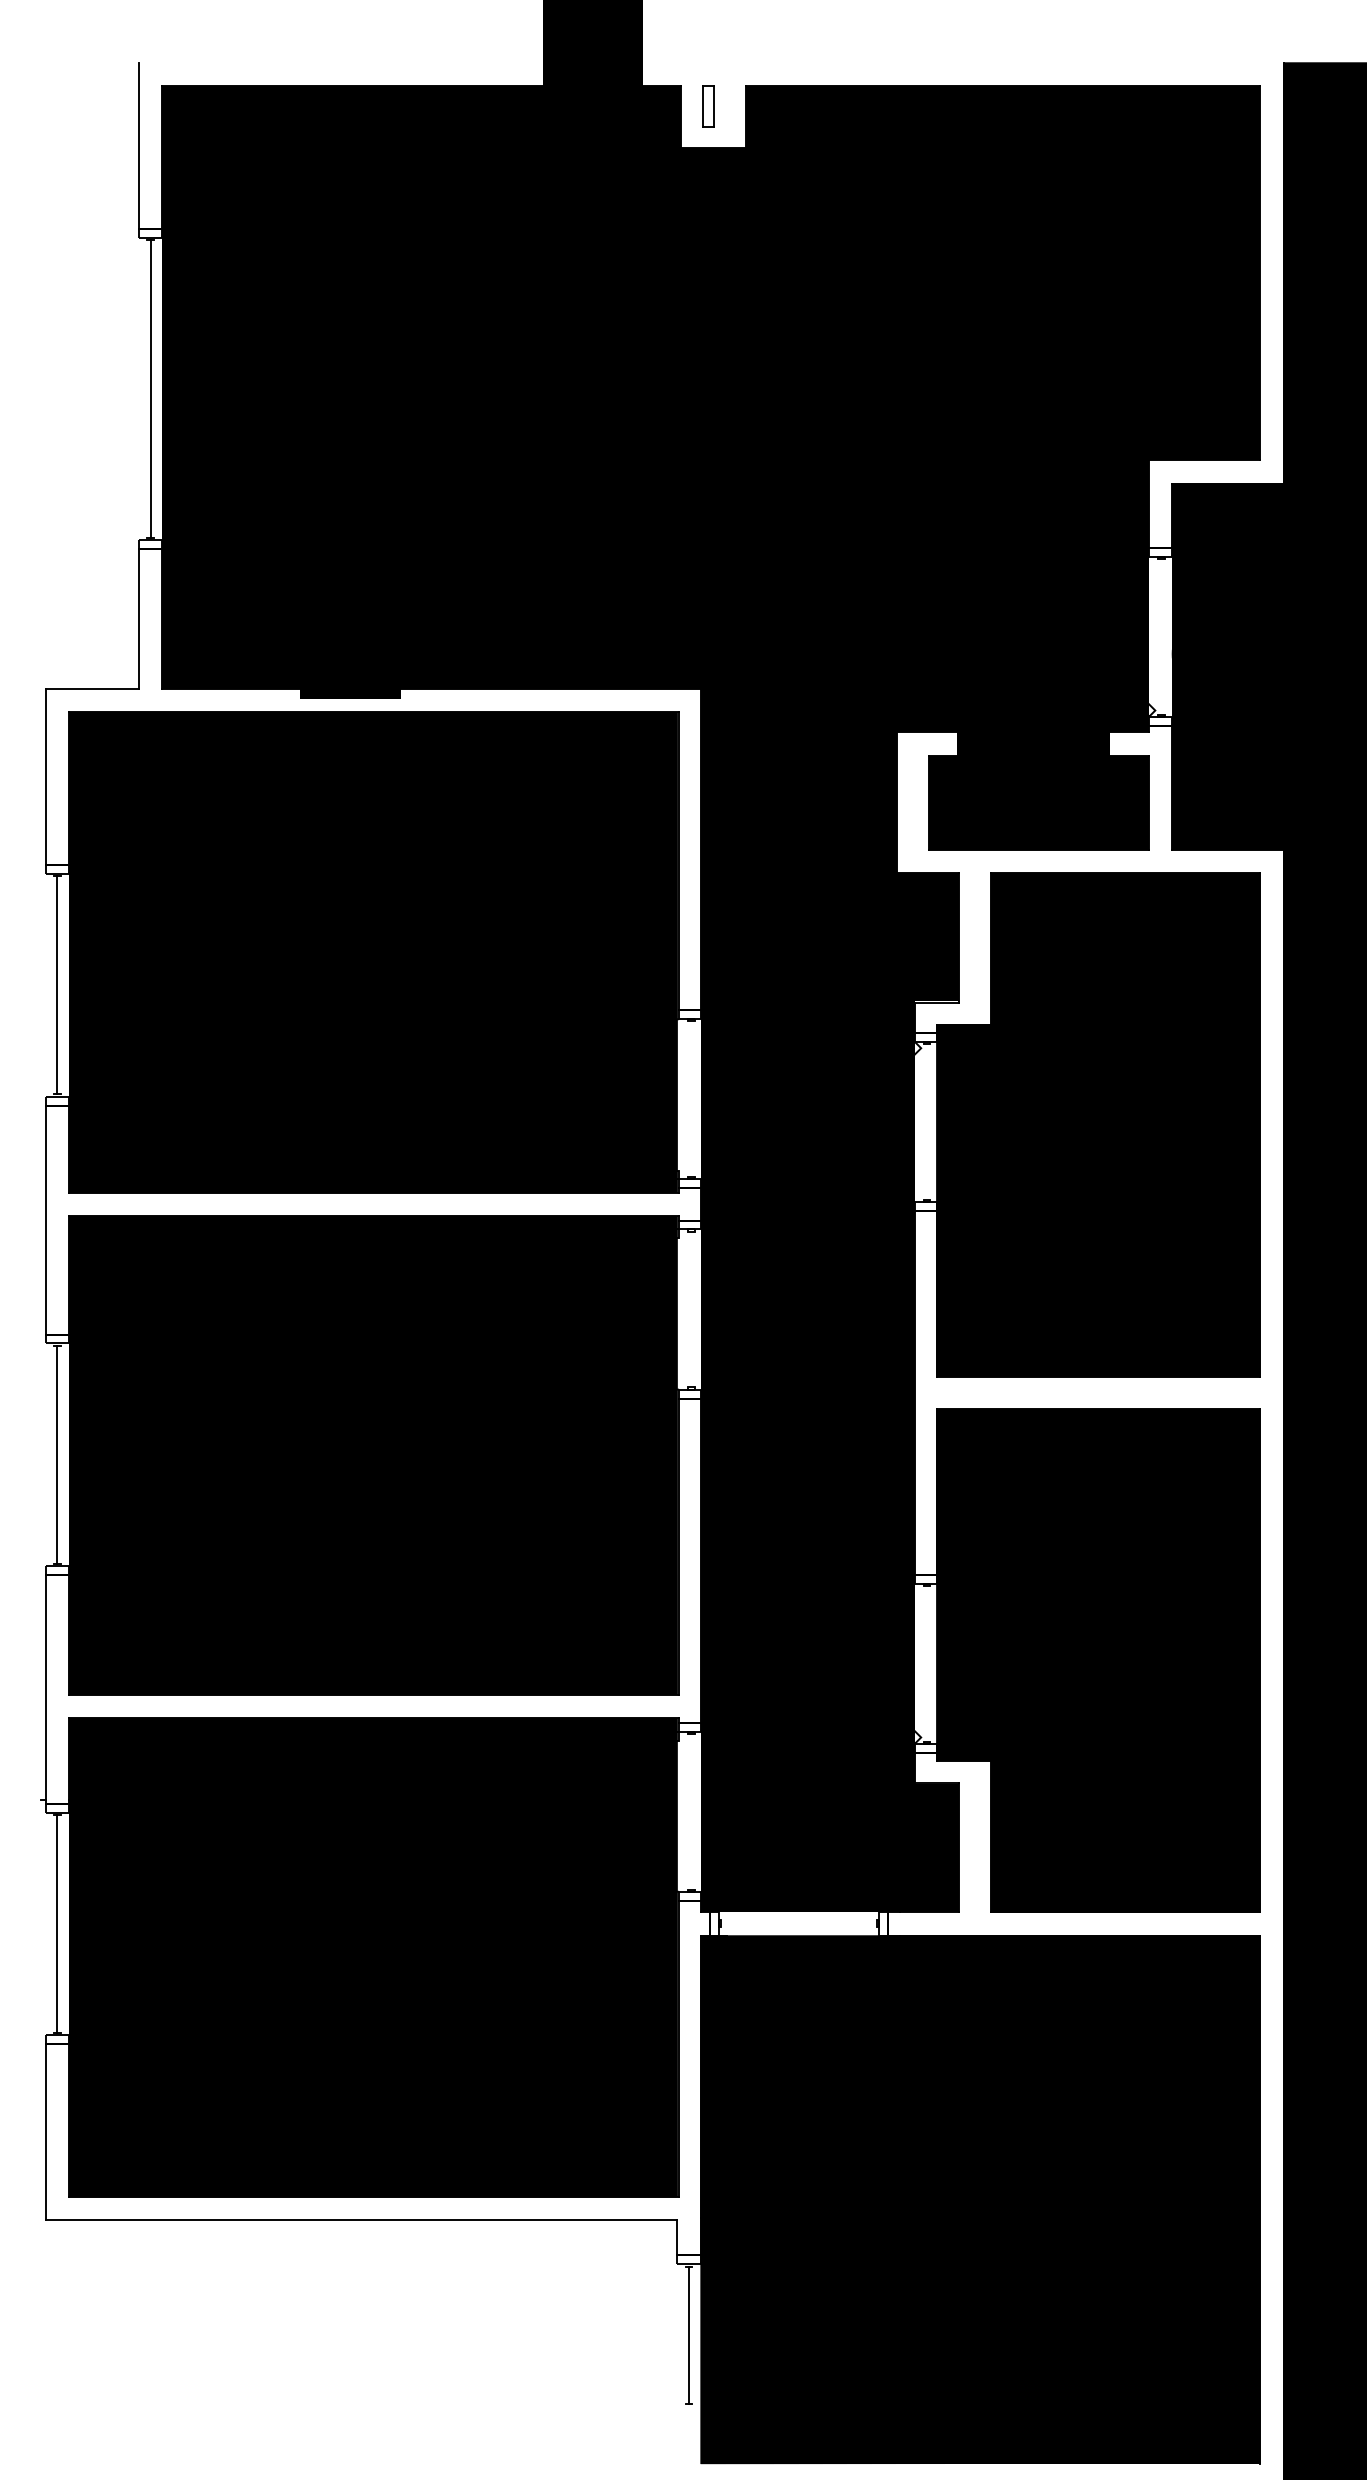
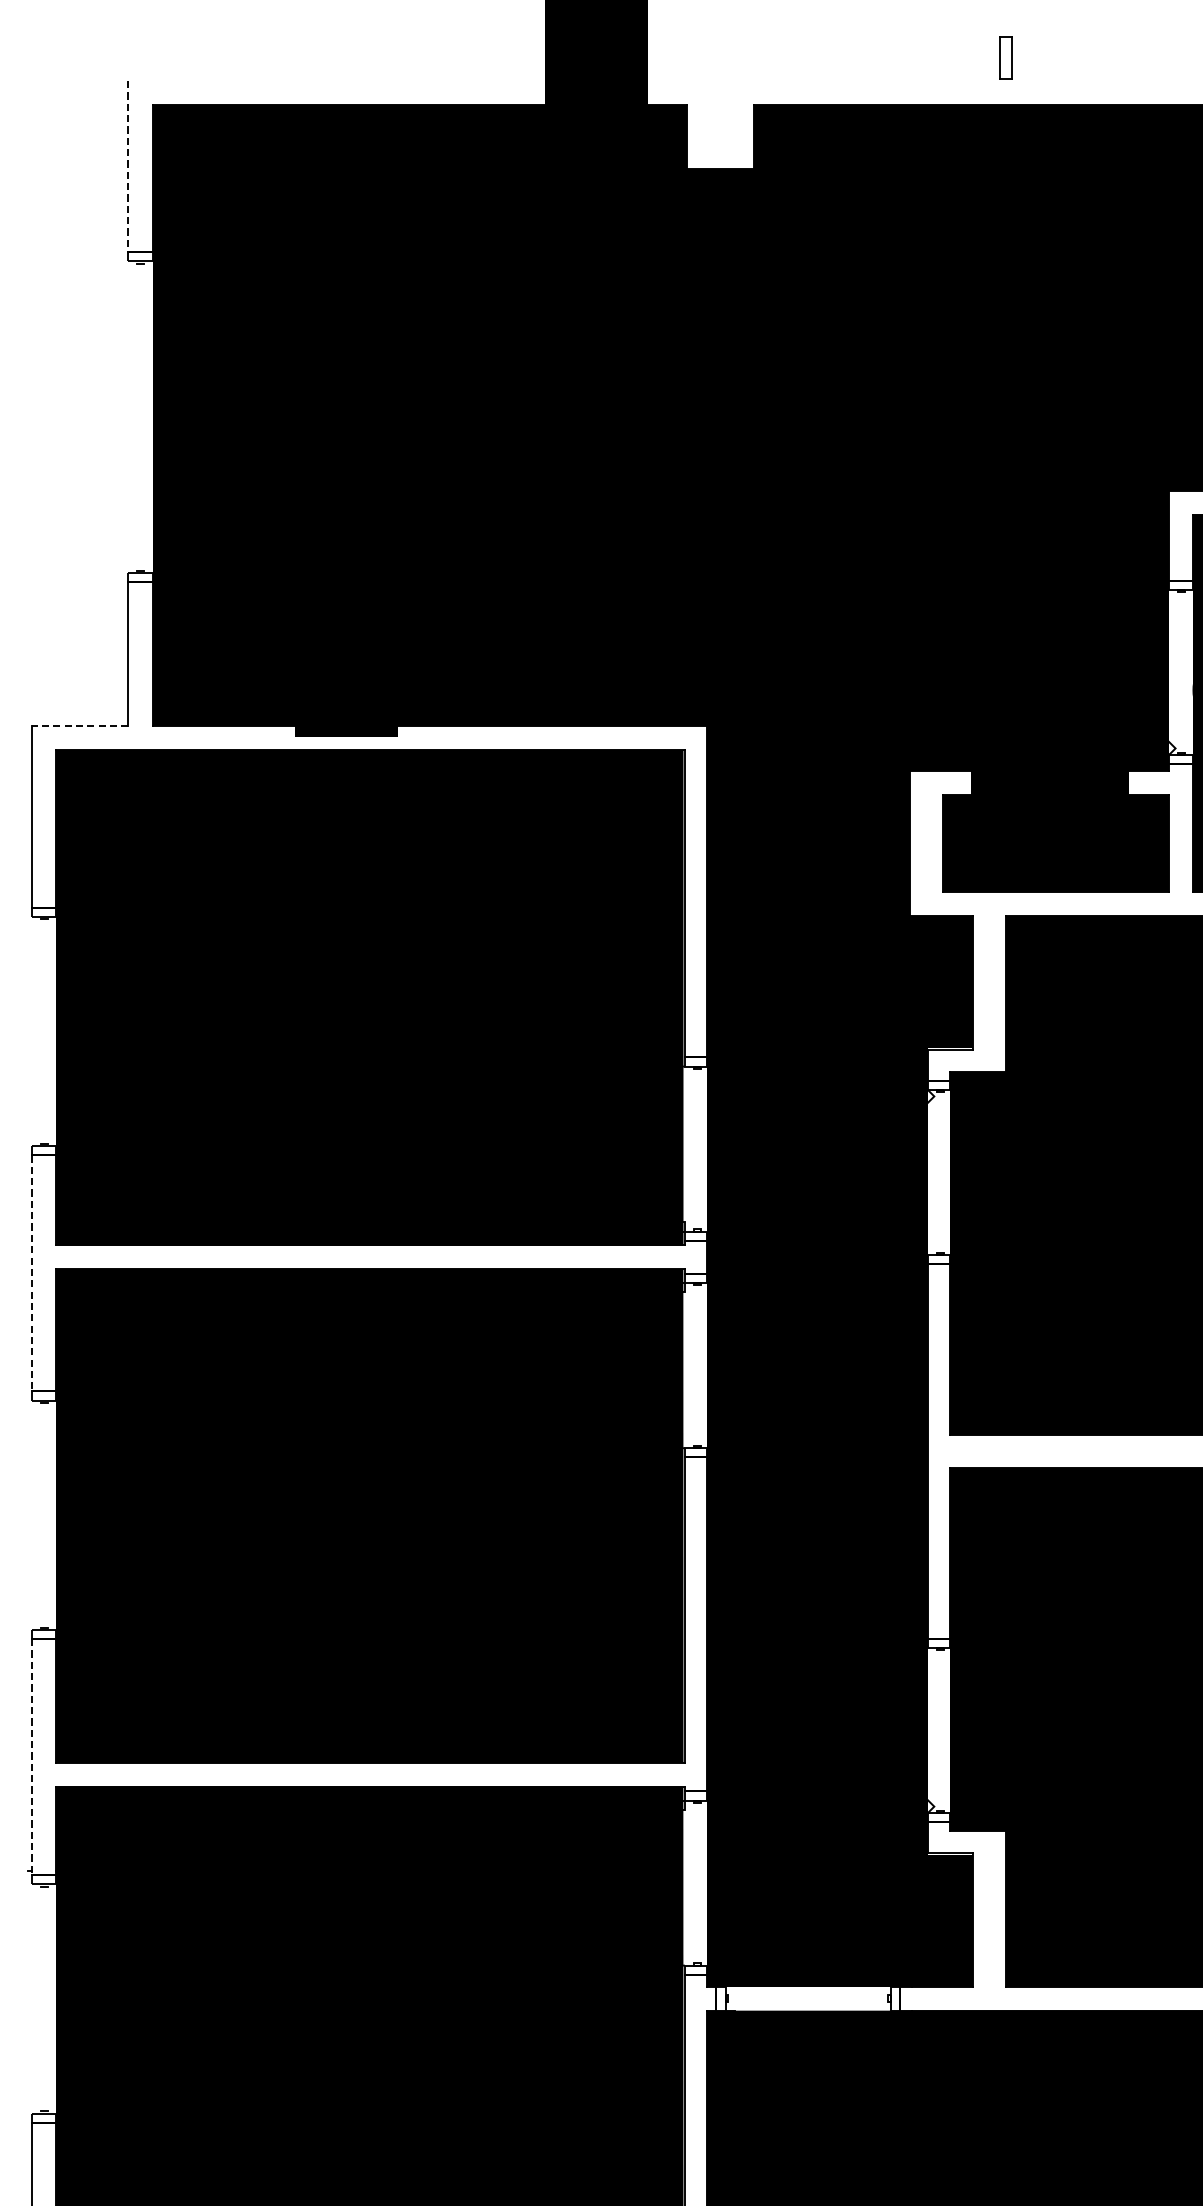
part: (708, 106) -> (1005, 58), moved
line: (139, 146) -> (128, 167), solid -> dashed
line: (150, 389) -> (140, 417), removed
line: (92, 688) -> (80, 725), solid -> dashed
line: (57, 985) -> (44, 1031), removed
line: (45, 1220) -> (32, 1273), solid -> dashed
line: (57, 1454) -> (44, 1515), removed
line: (45, 1689) -> (32, 1757), solid -> dashed
line: (57, 1924) -> (44, 1999), removed

